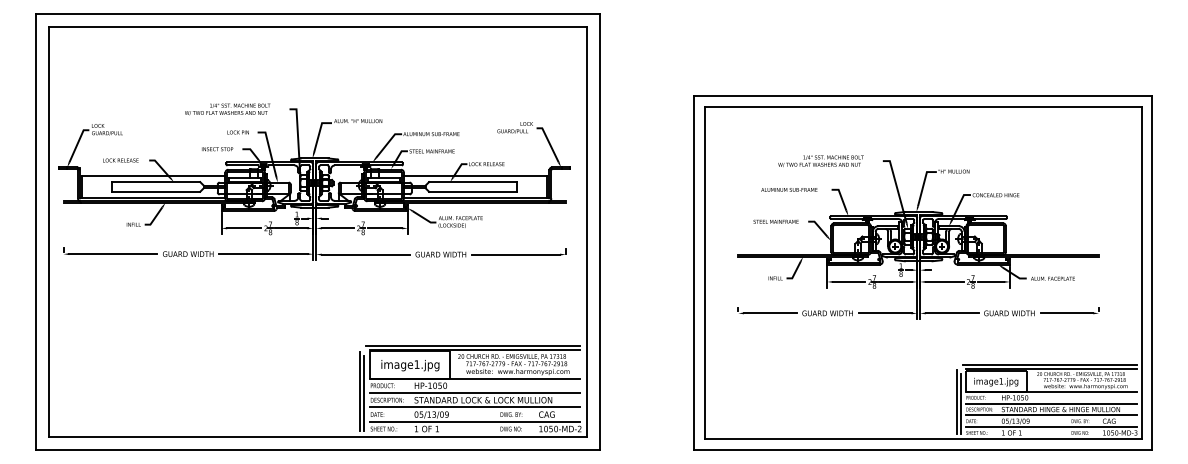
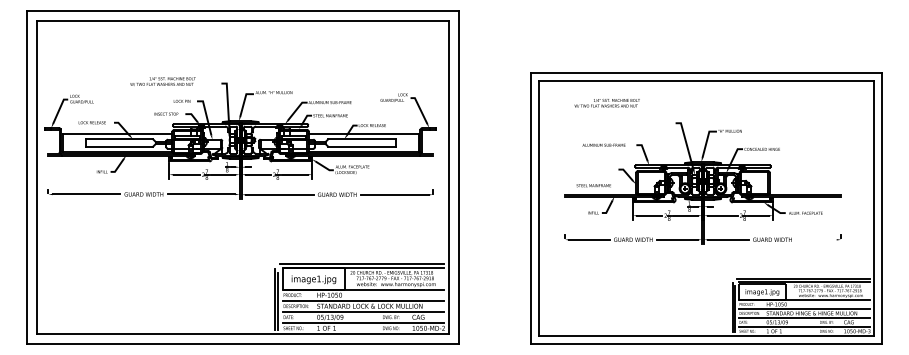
text: (226, 109) -> (162, 81), moved
text: (820, 161) -> (606, 103), moved
text: (775, 221) -> (593, 185), moved
line: (1066, 312) -> (816, 239), removed

